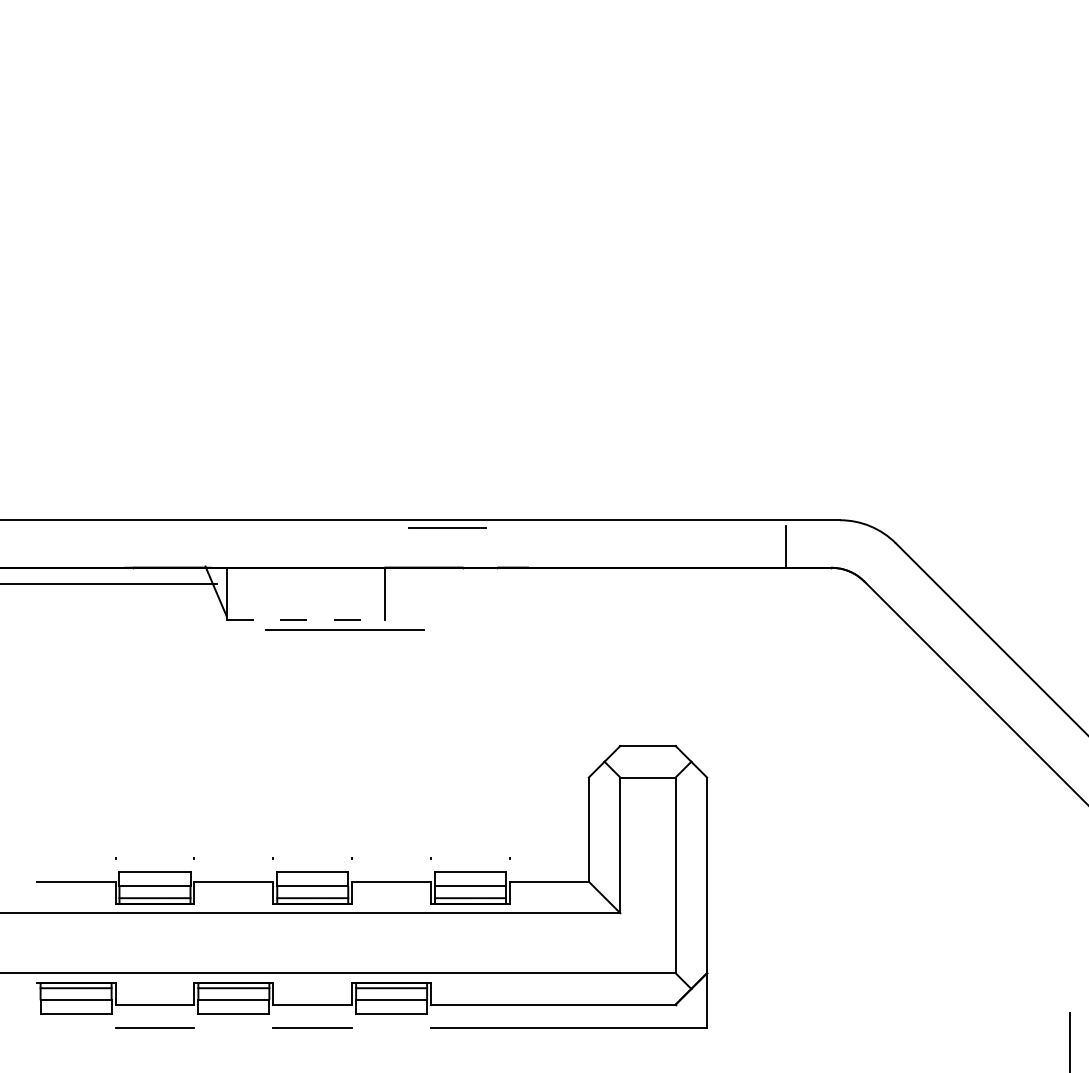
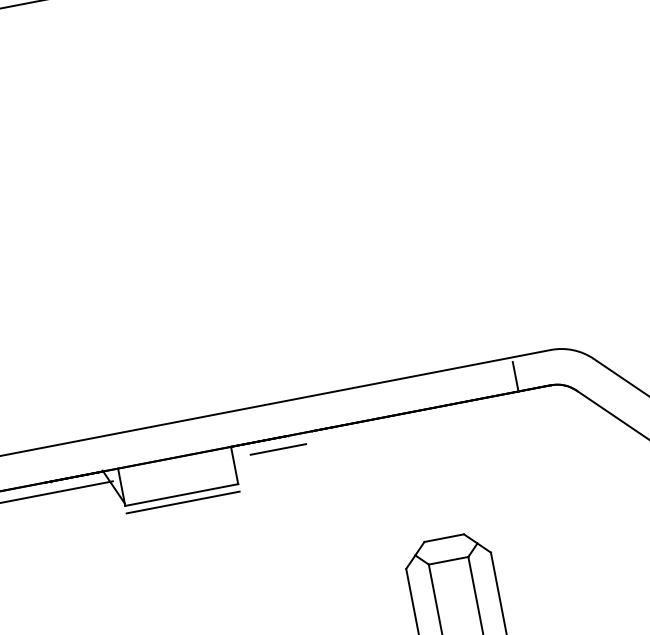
line: (447, 527) -> (278, 449), moved
line: (305, 619) -> (181, 494), dashed -> solid
line: (344, 629) -> (182, 501), moved

